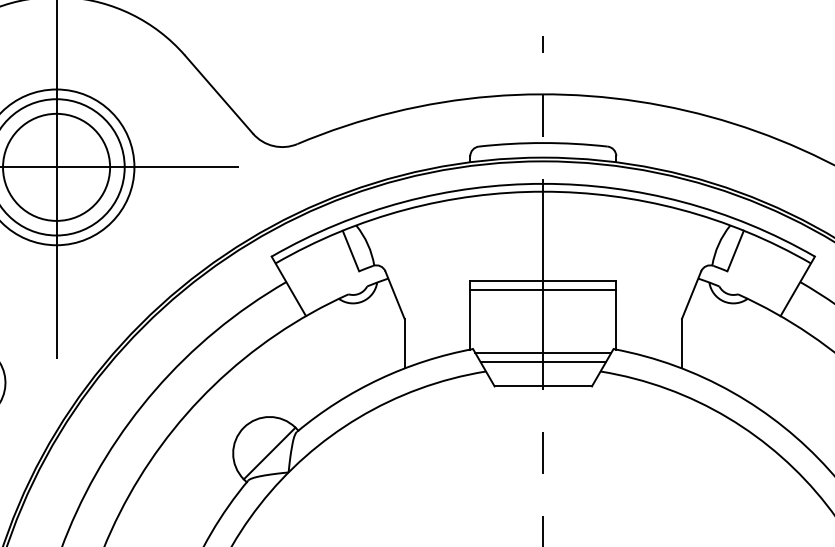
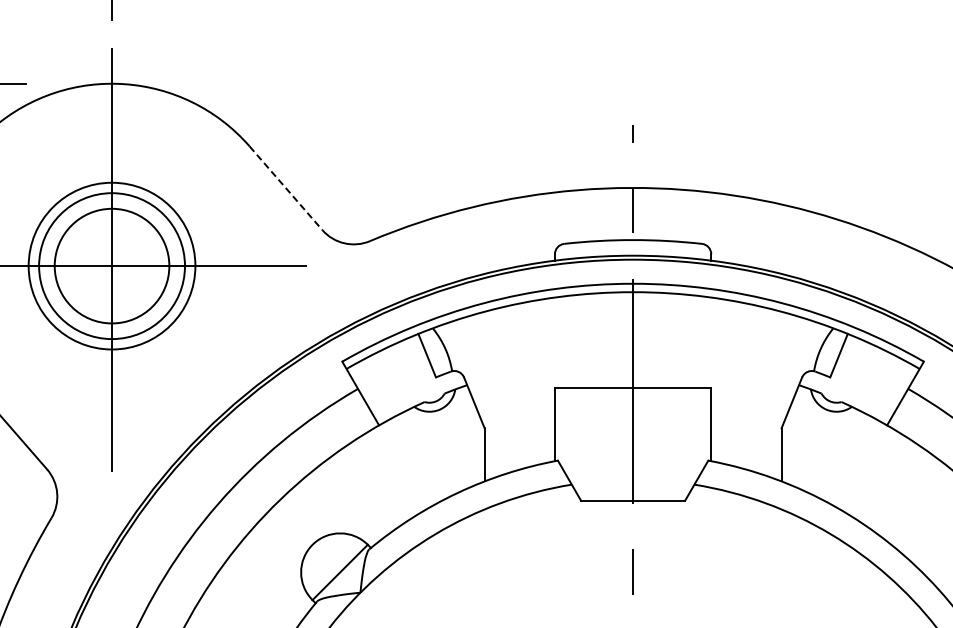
line: (219, 94) -> (286, 188), solid -> dashed
line: (542, 290) -> (632, 397), removed
line: (543, 352) -> (633, 464), removed
line: (542, 362) -> (632, 474), removed

